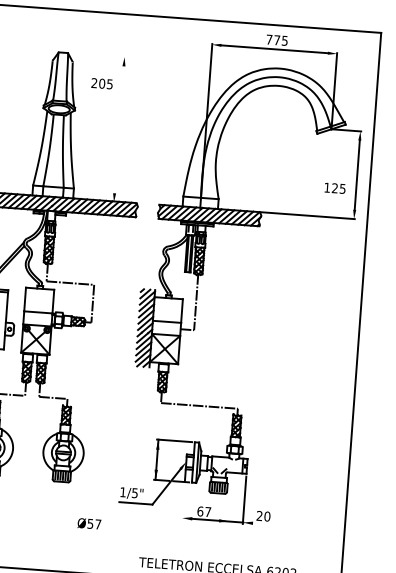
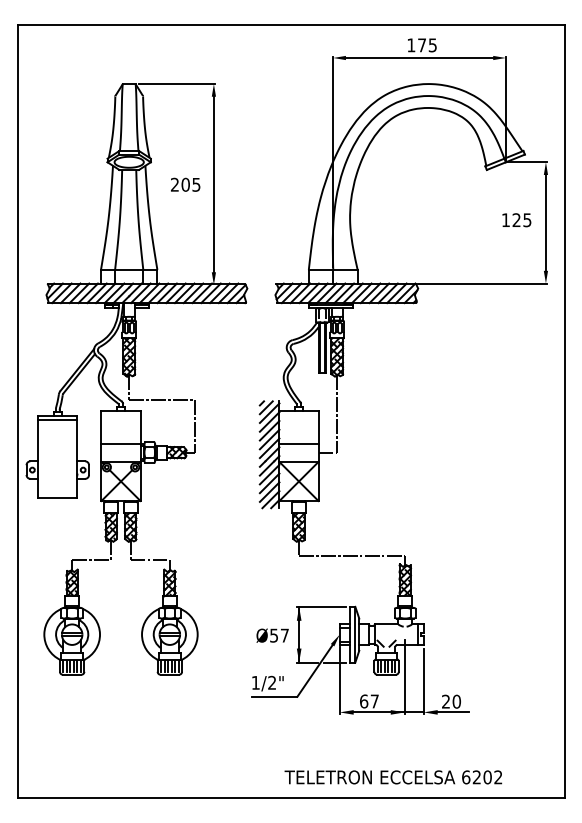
text: (269, 39) -> (411, 45), 775 -> 175
line: (97, 55) -> (176, 84), added
text: (102, 83) -> (185, 184), moved
line: (118, 129) -> (213, 184), added
text: (334, 188) -> (516, 220), moved
text: (135, 492) -> (272, 682), 1/5" -> 1/2"
line: (230, 495) -> (404, 676), added
line: (183, 501) -> (339, 689), added
text: (89, 523) -> (272, 635), moved
line: (263, 524) -> (451, 712), added

